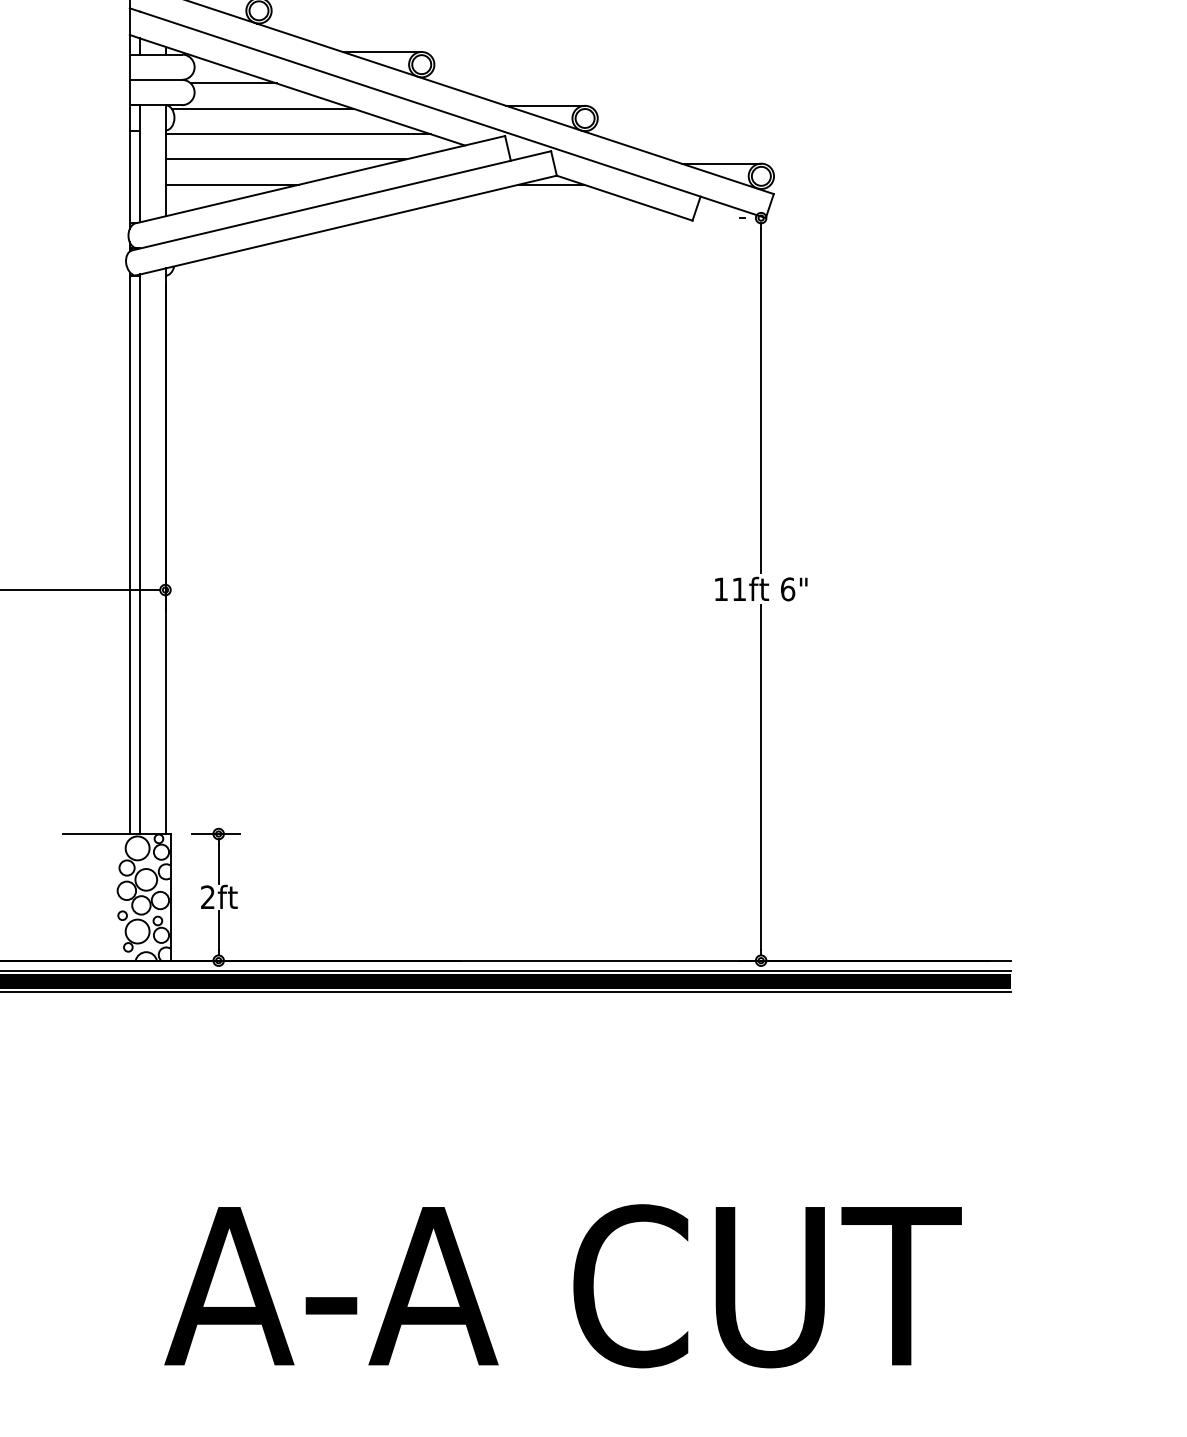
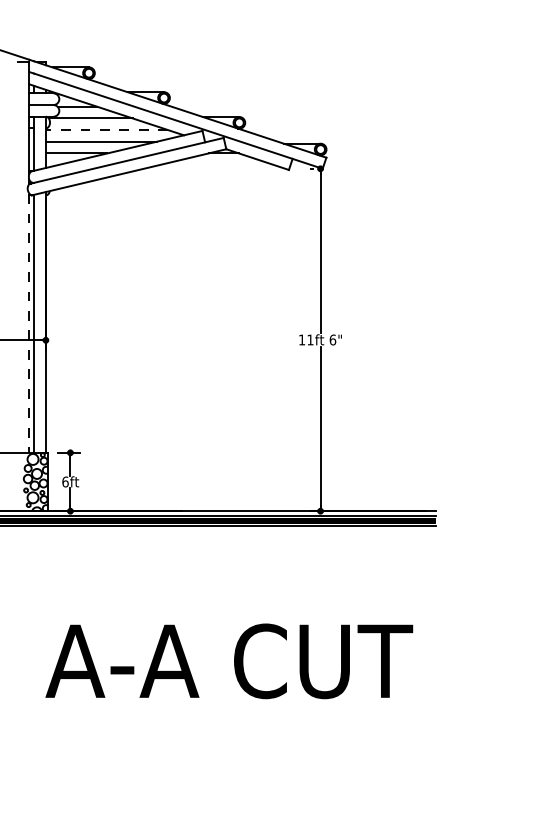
line: (296, 135) -> (106, 130), solid -> dashed
line: (129, 555) -> (29, 324), solid -> dashed
text: (208, 896) -> (65, 481), 2ft -> 6ft

